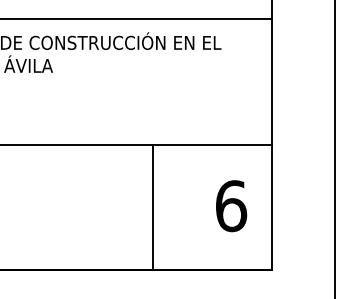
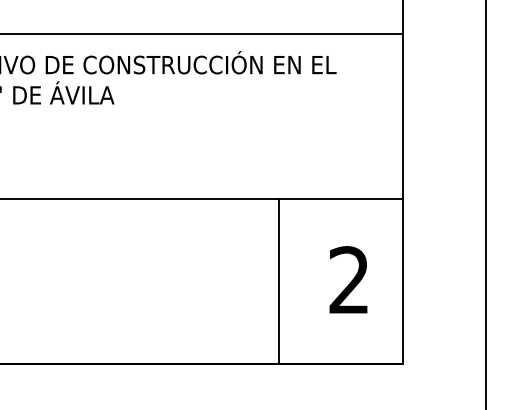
text: (231, 206) -> (349, 280), 6 -> 2
line: (153, 207) -> (279, 281), moved

